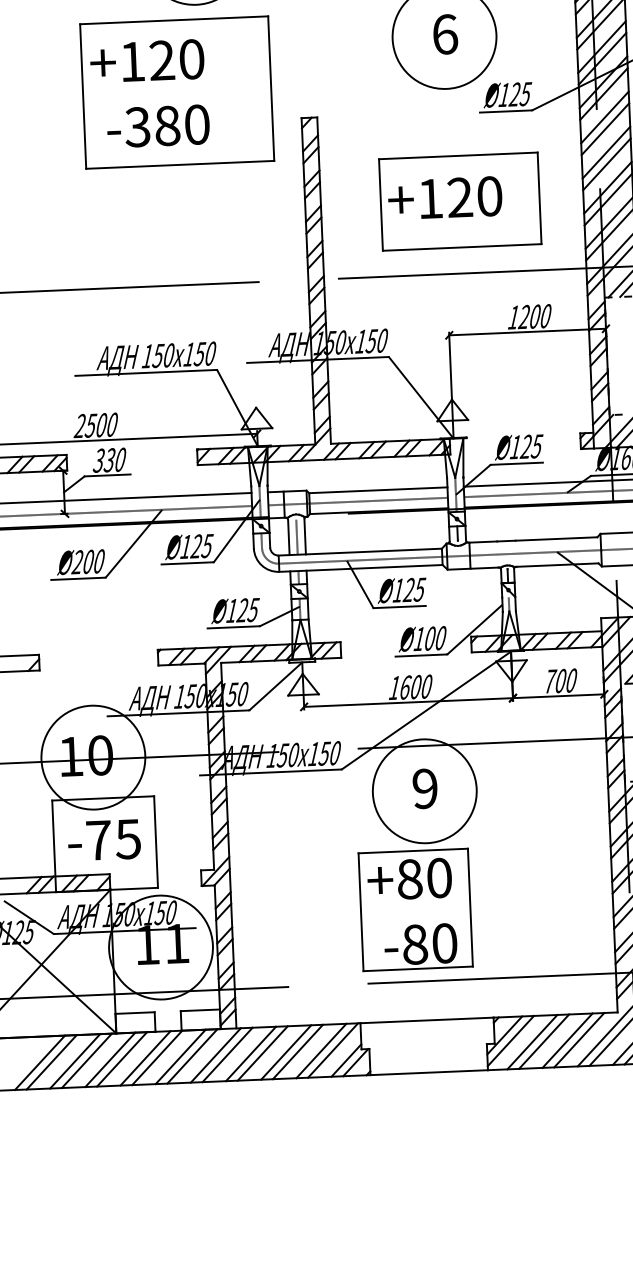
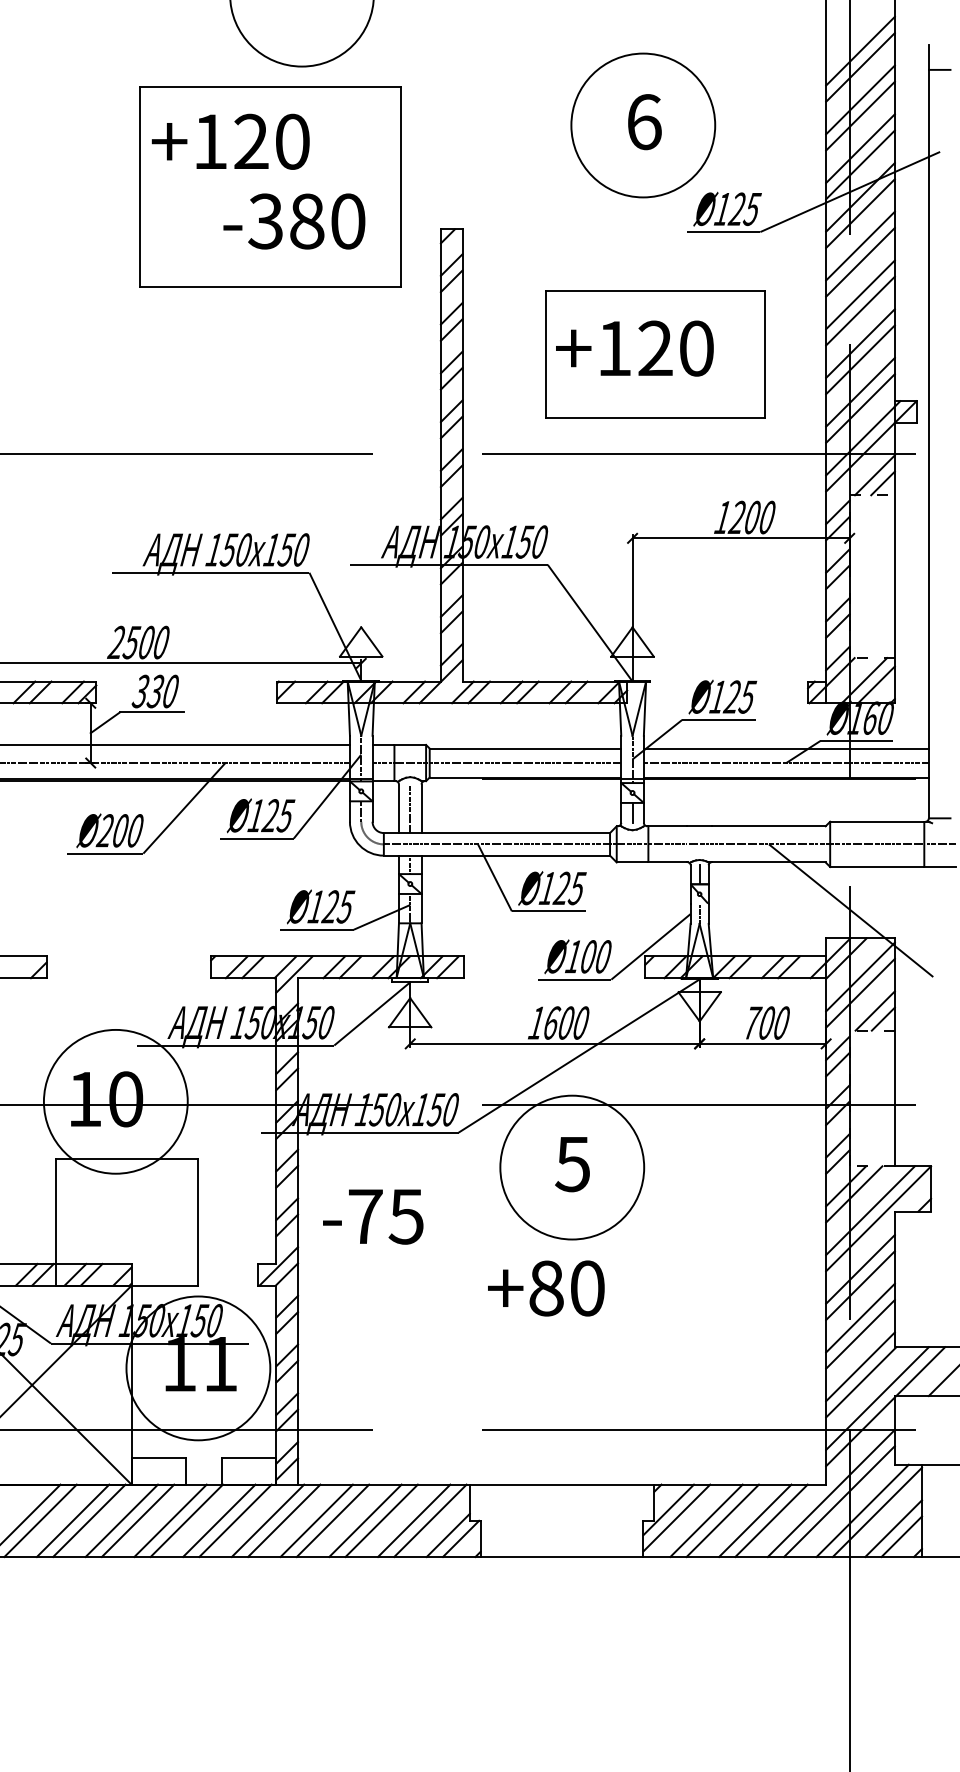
text: (158, 126) -> (294, 221), moved
text: (424, 789) -> (572, 1164), 9 -> 5
text: (104, 840) -> (373, 1216), moved
part: (415, 910) -> (552, 1331), removed

